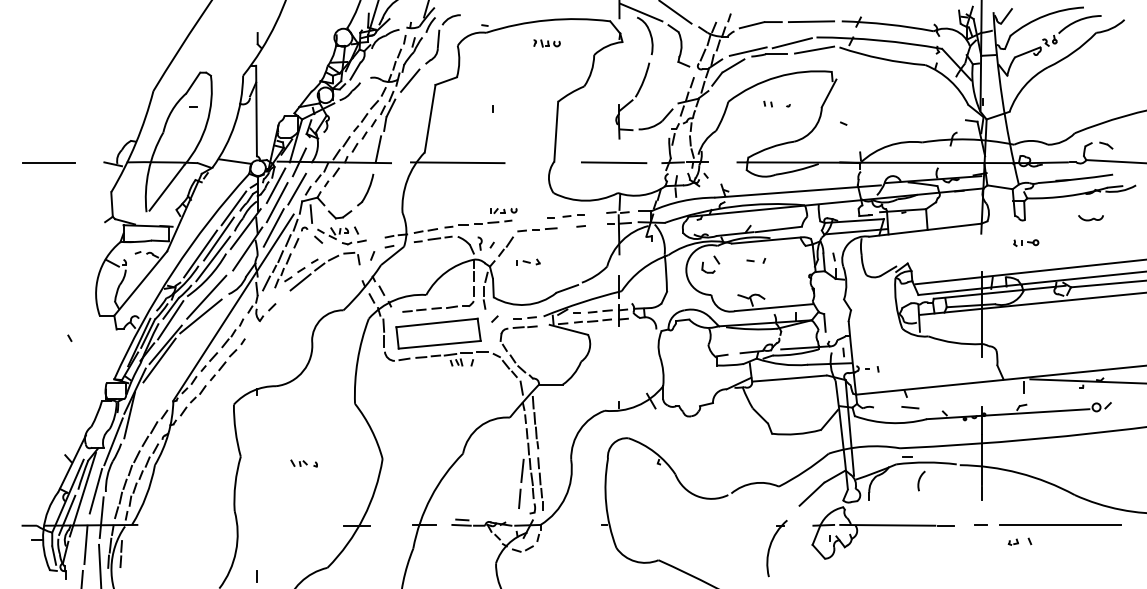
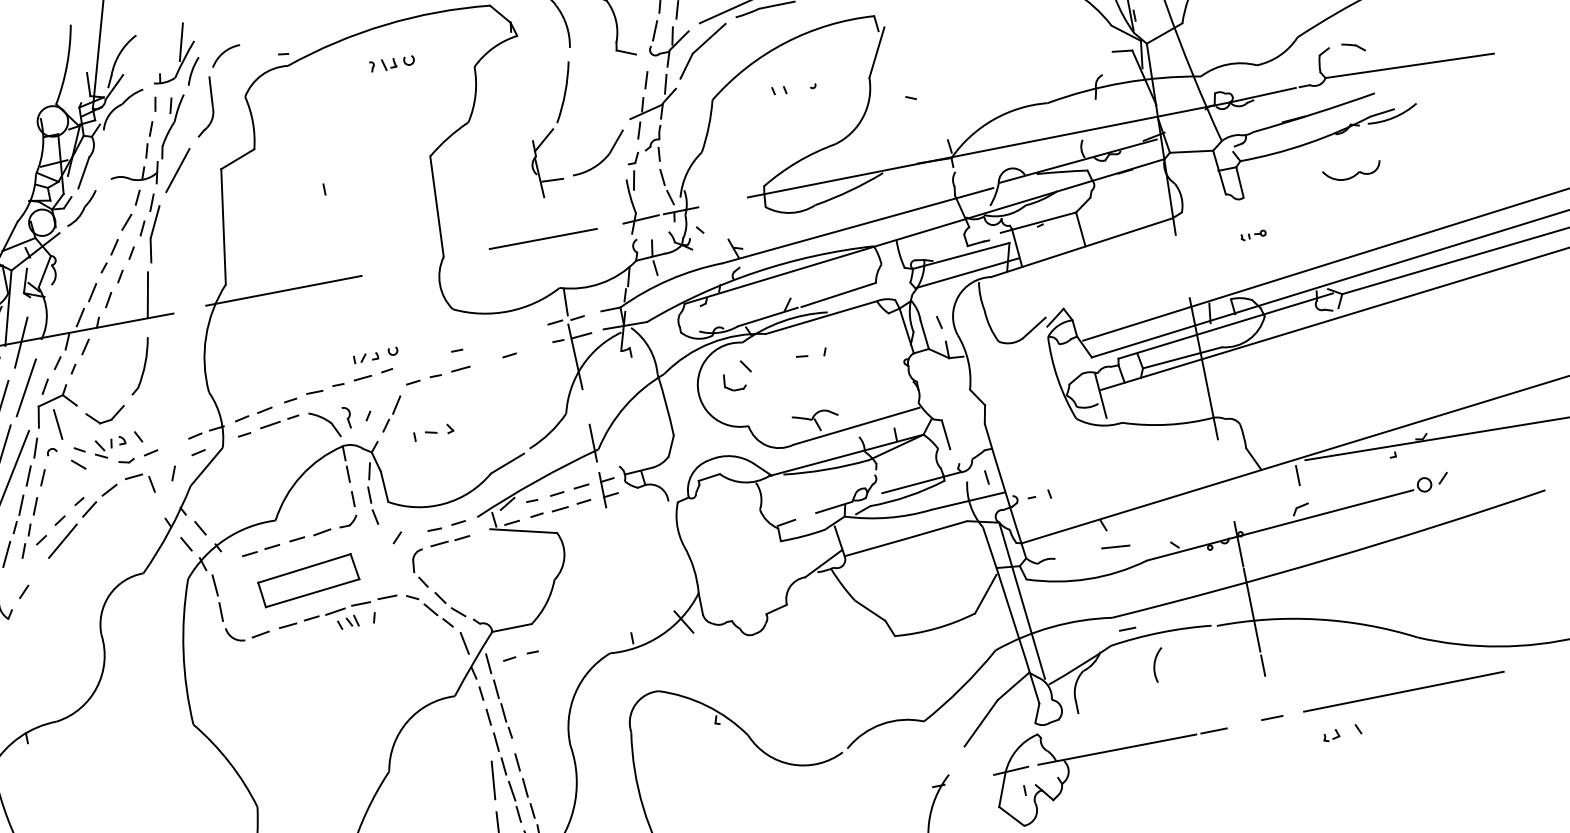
part: (573, 215) -> (520, 655), moved
part: (1090, 218) -> (1351, 173), size x1.4
part: (1026, 242) -> (1253, 234), size x0.6
part: (438, 333) -> (308, 580), size x0.7

